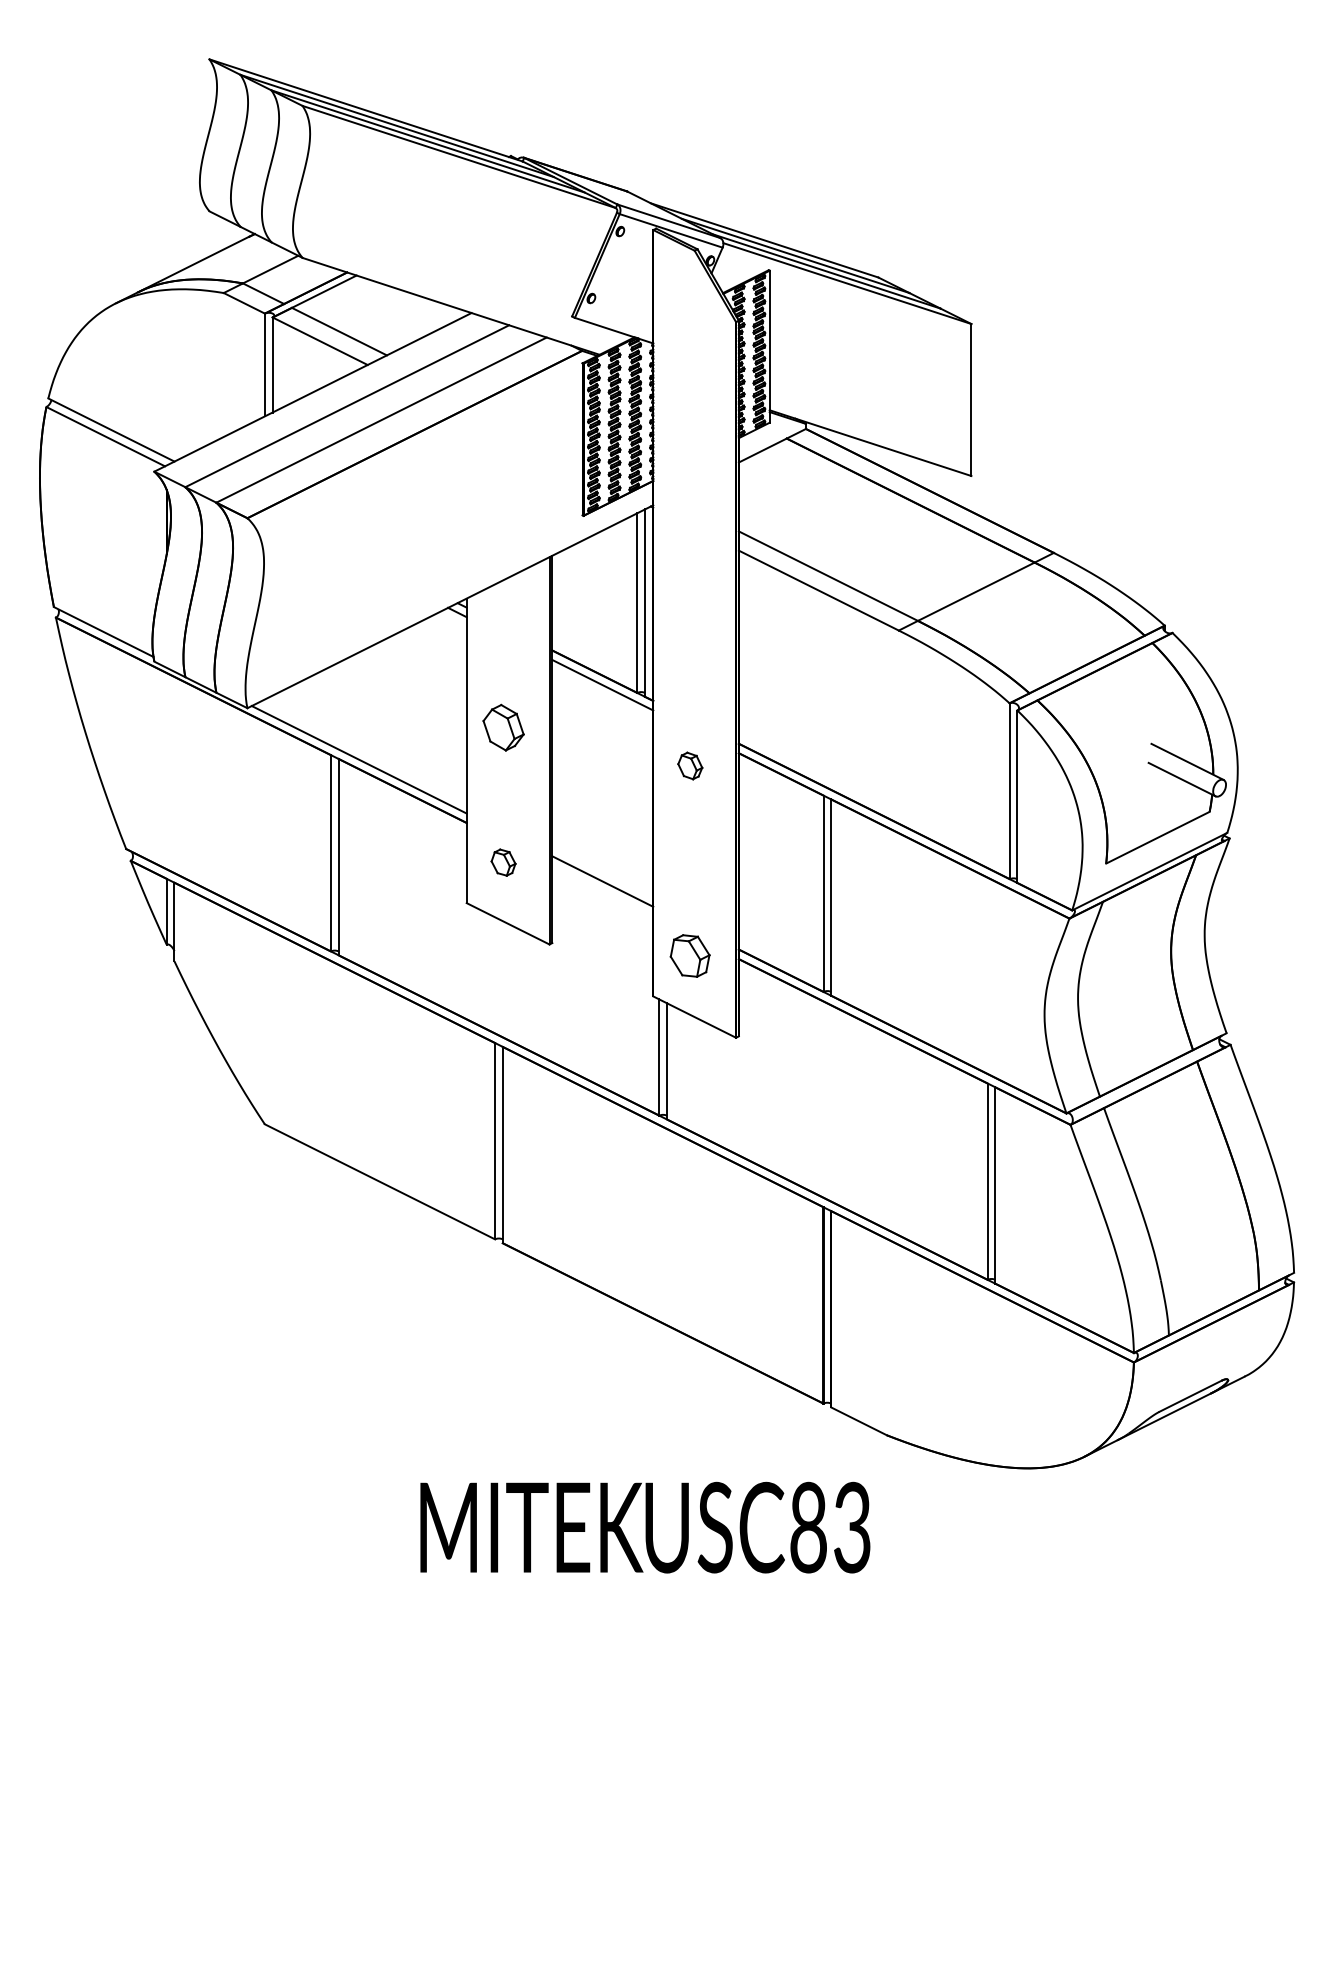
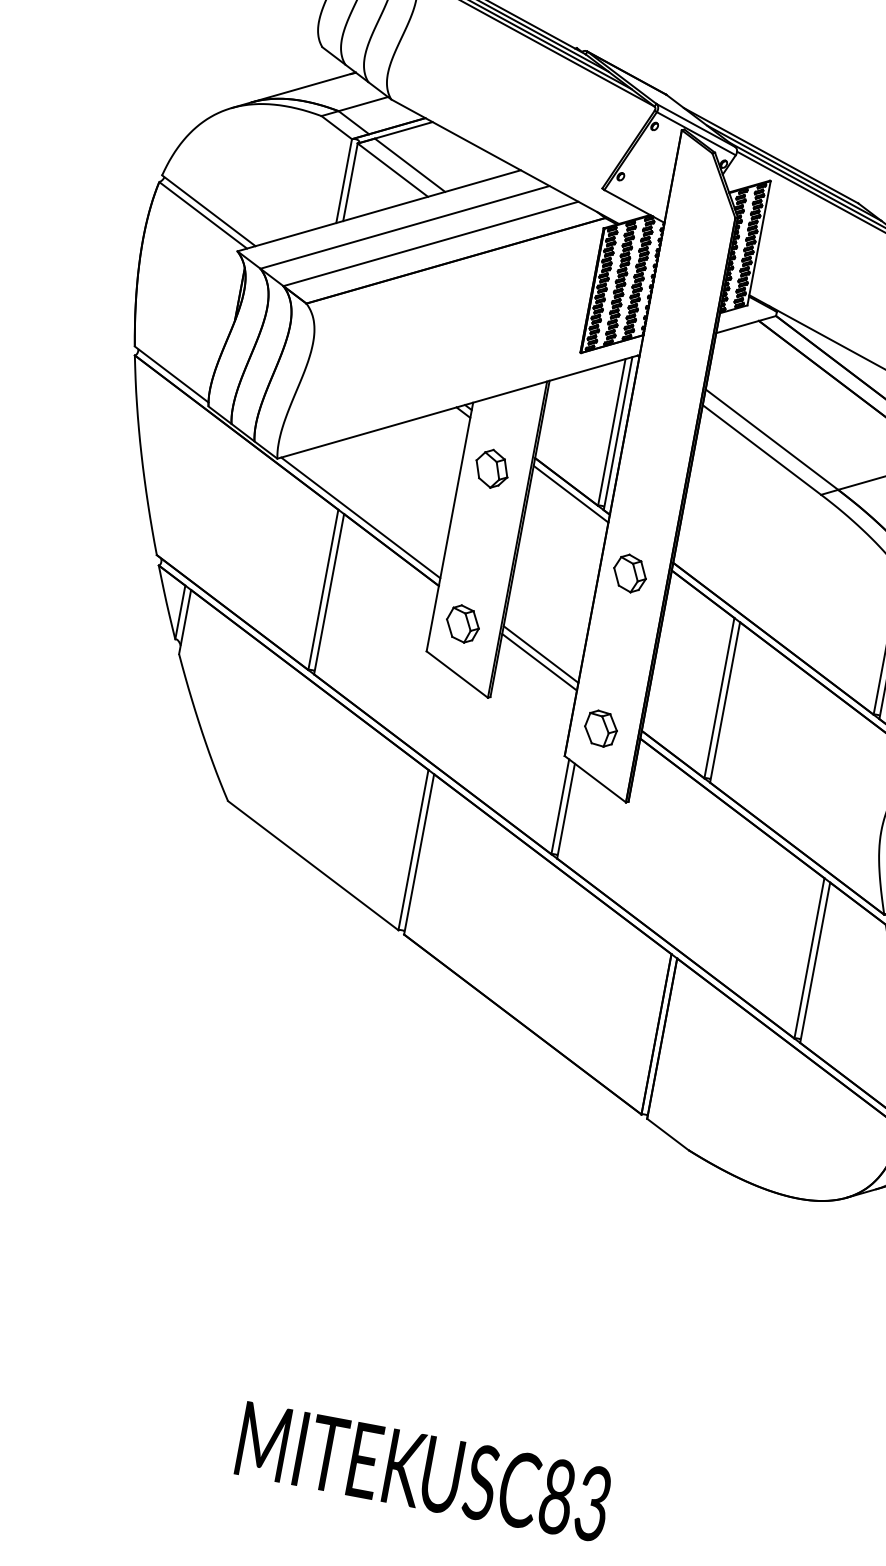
part: (503, 727) -> (491, 468), moved
part: (690, 765) -> (630, 573), size x1.67
part: (503, 862) -> (462, 623), size x1.67
line: (602, 890) -> (539, 661), added
text: (645, 1527) -> (424, 1471), moved

